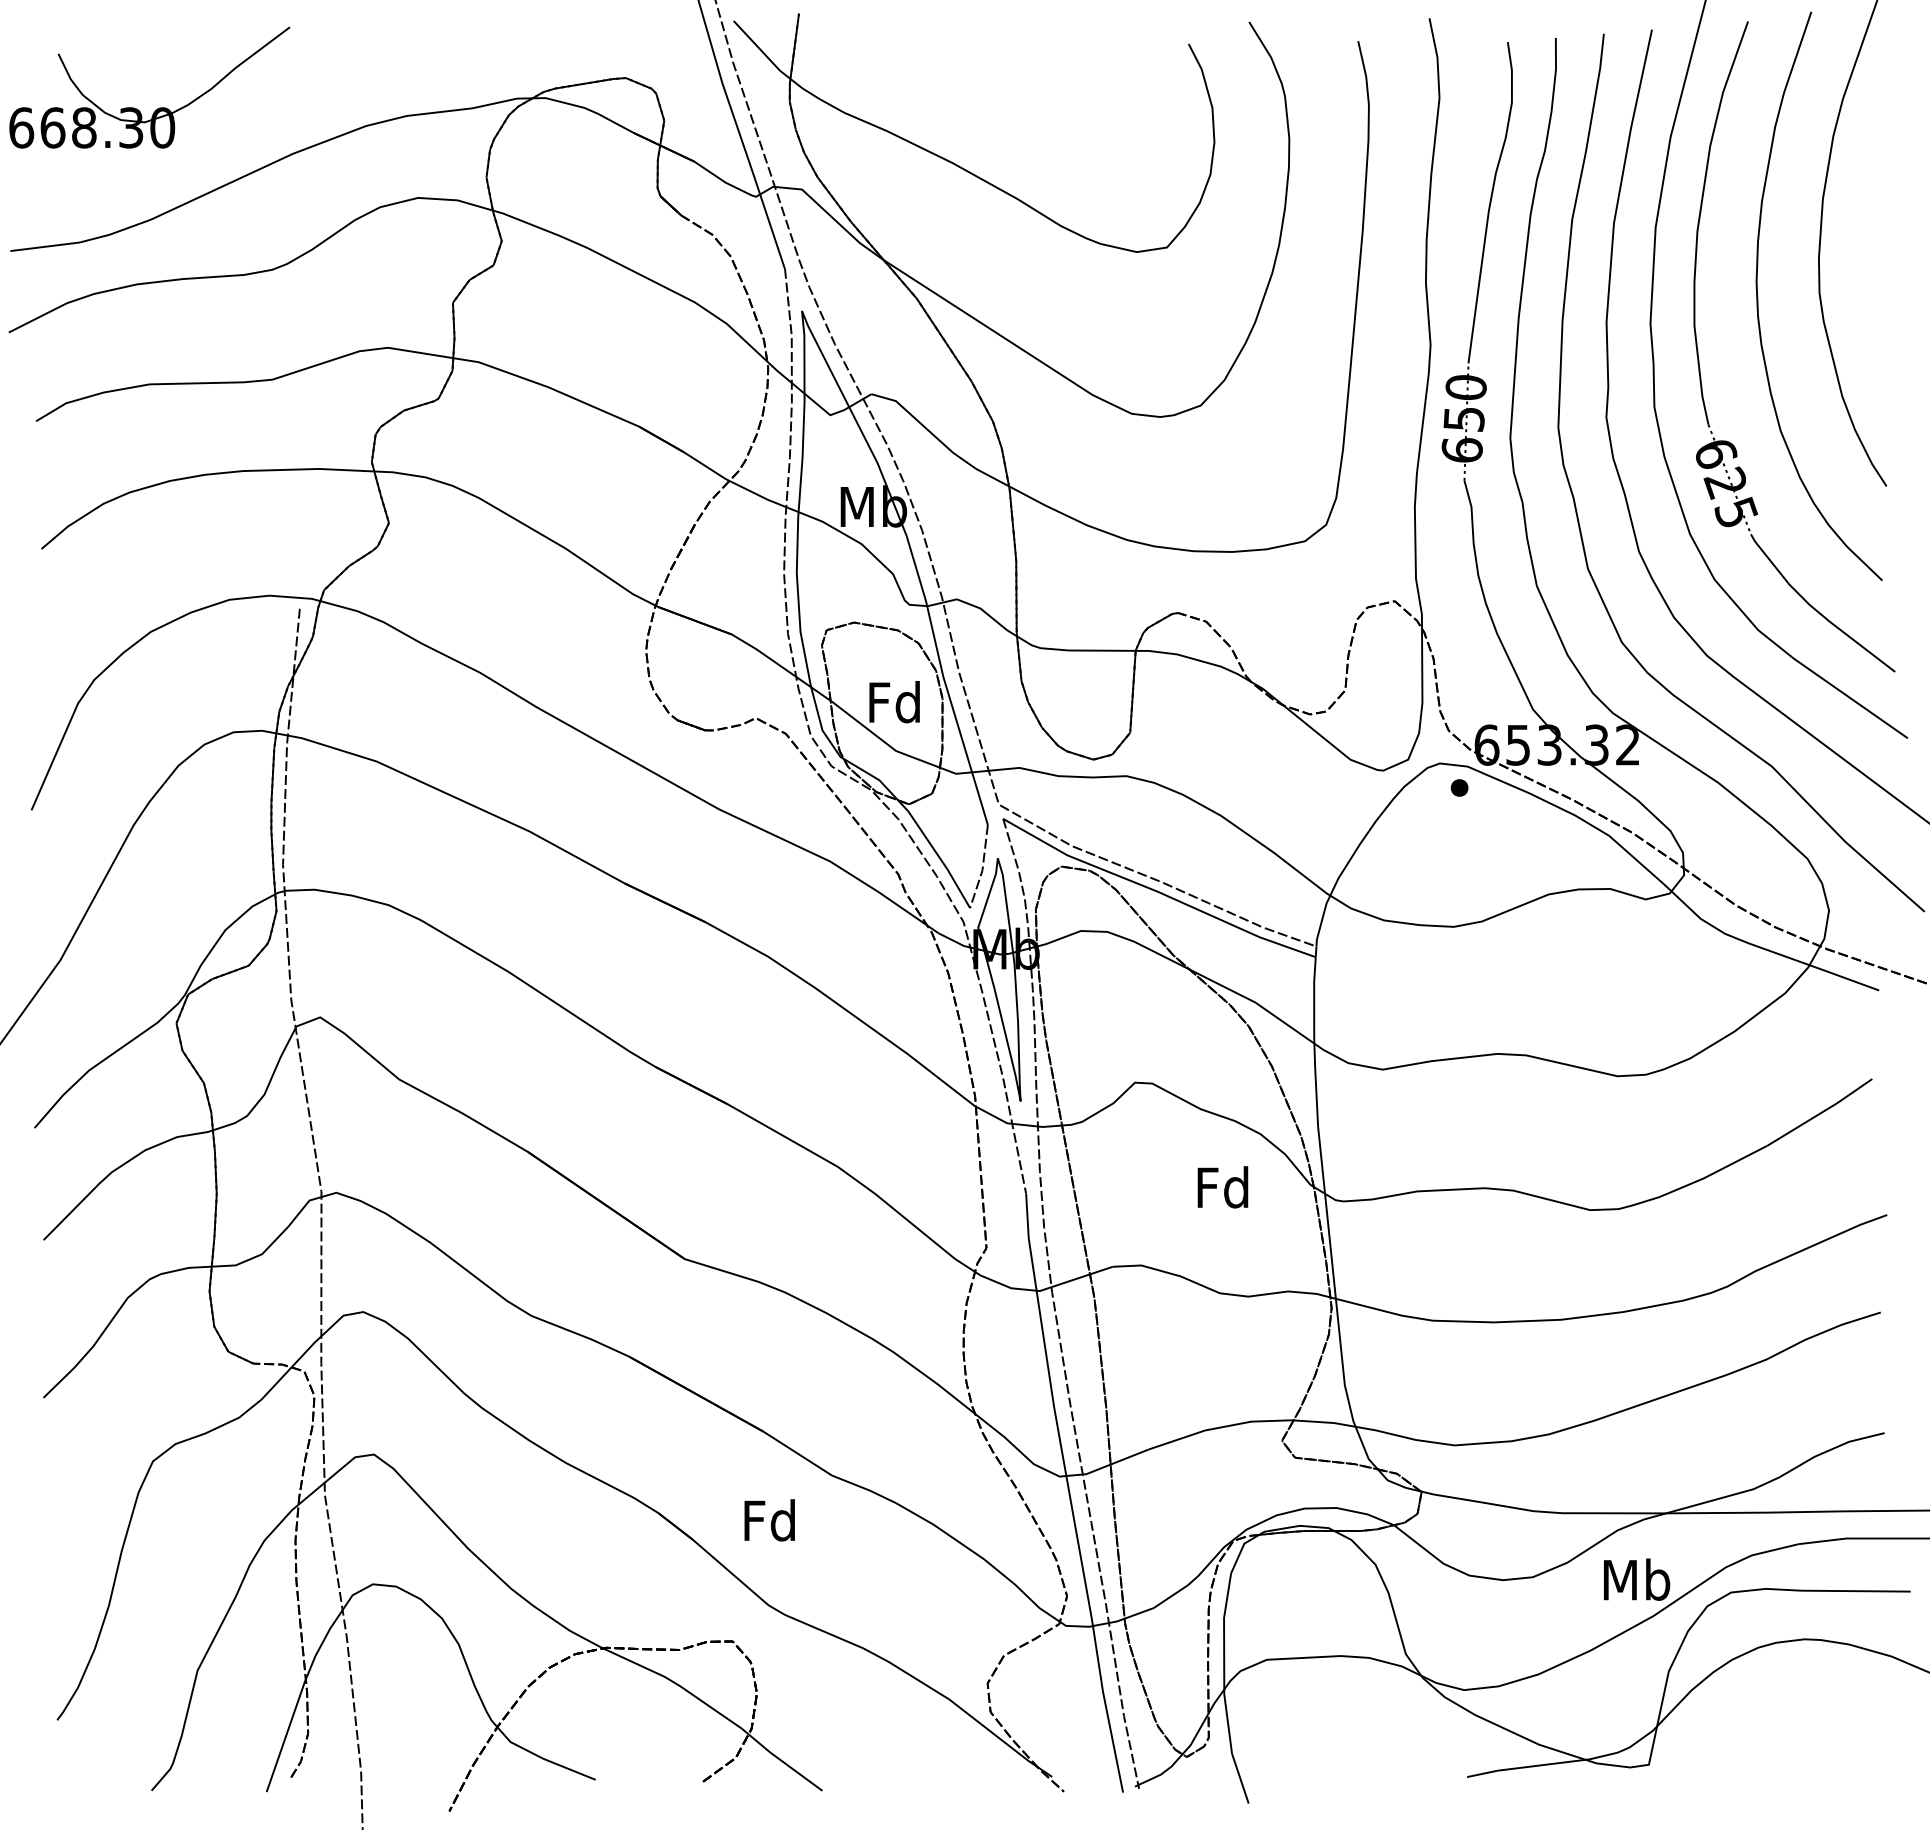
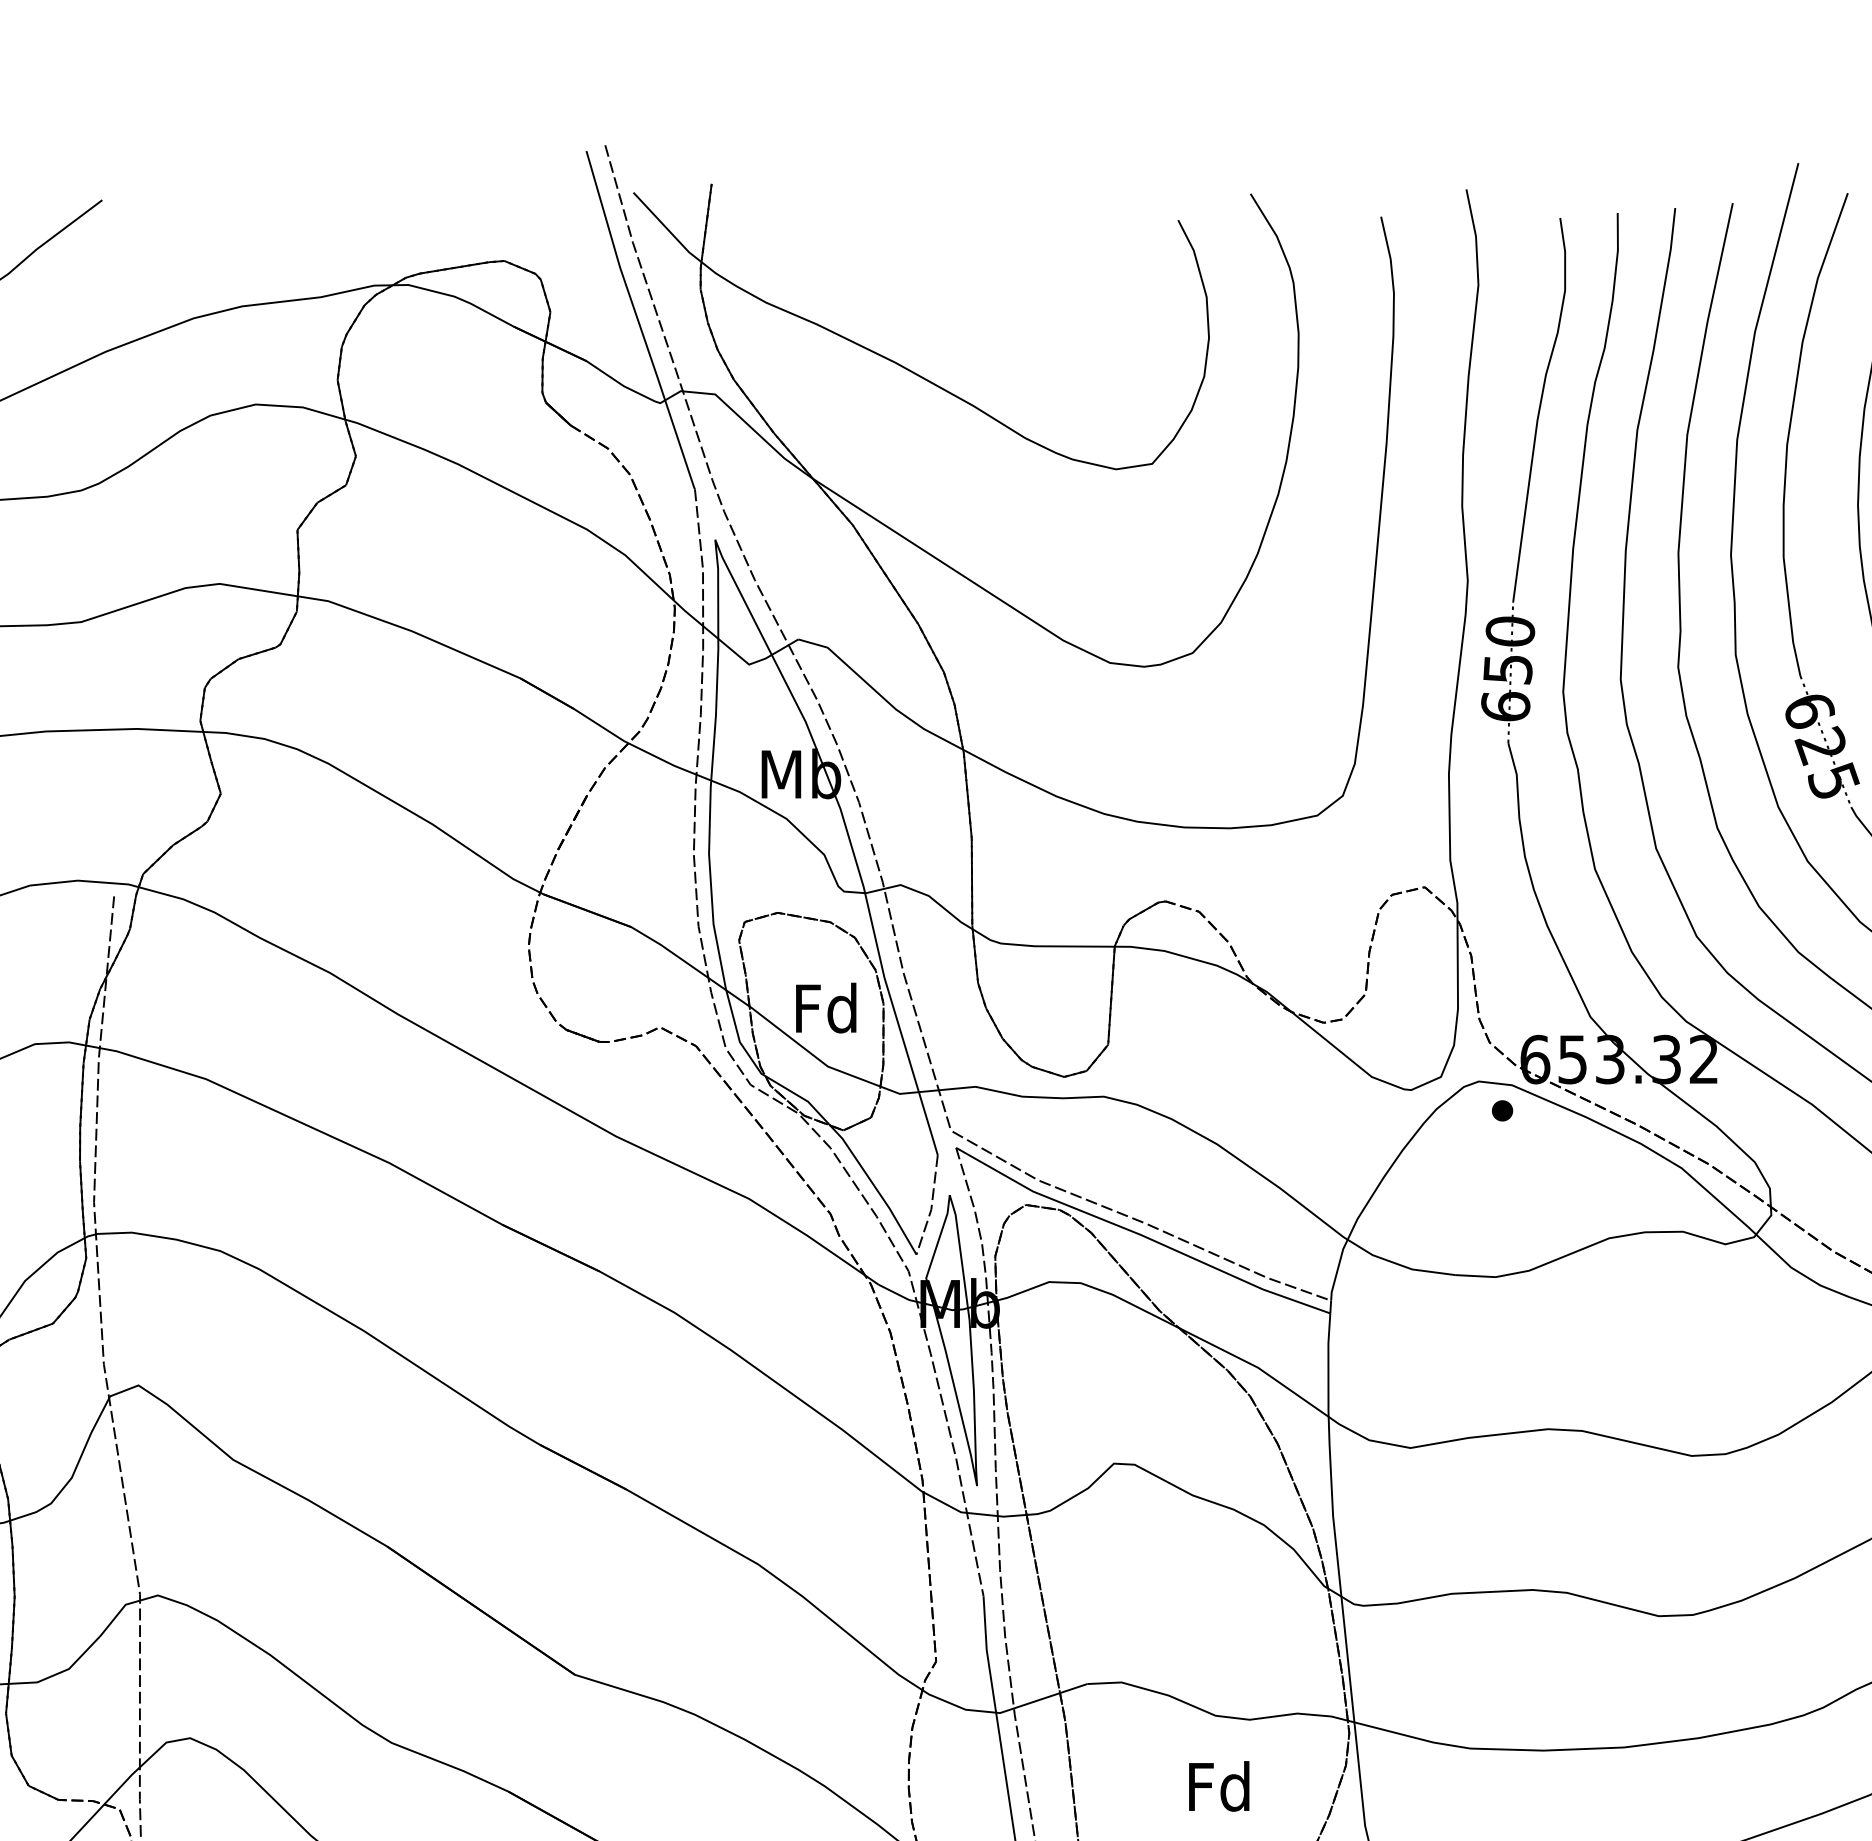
text: (1222, 1187) -> (1218, 1786), moved

